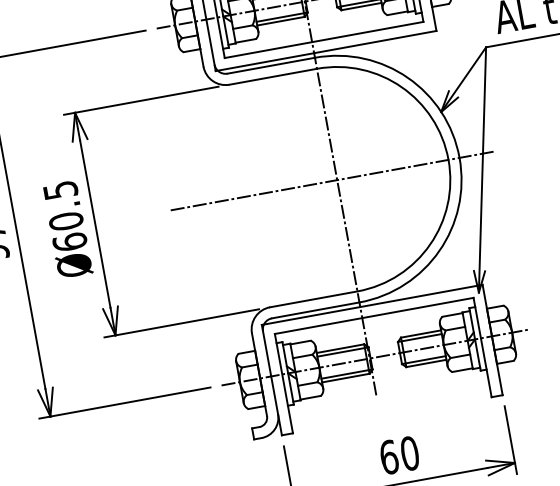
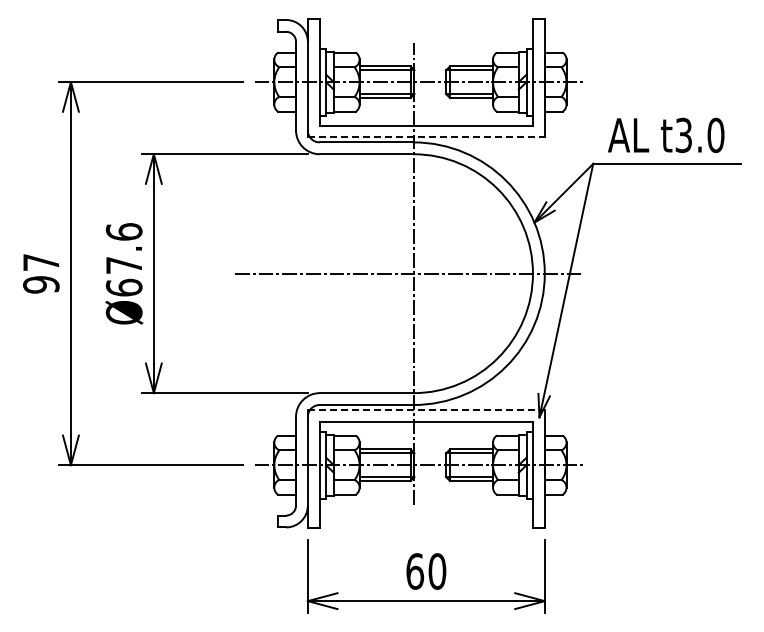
line: (326, 51) -> (426, 137), solid -> dashed
text: (62, 205) -> (123, 248), Ø60.5 -> Ø67.6
line: (372, 304) -> (426, 409), solid -> dashed

